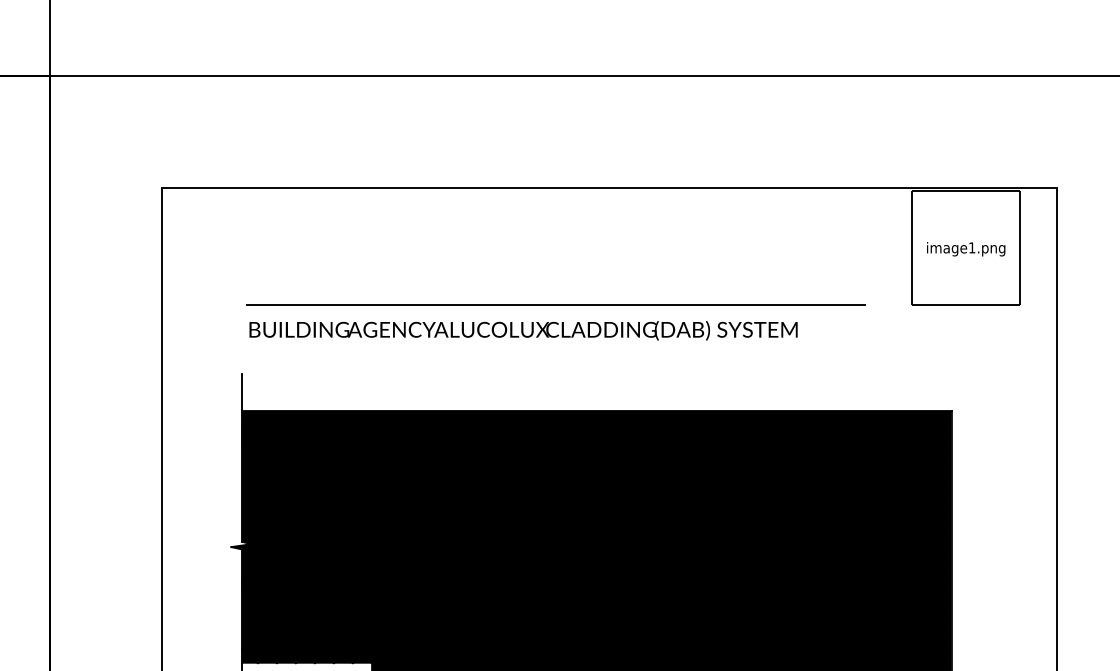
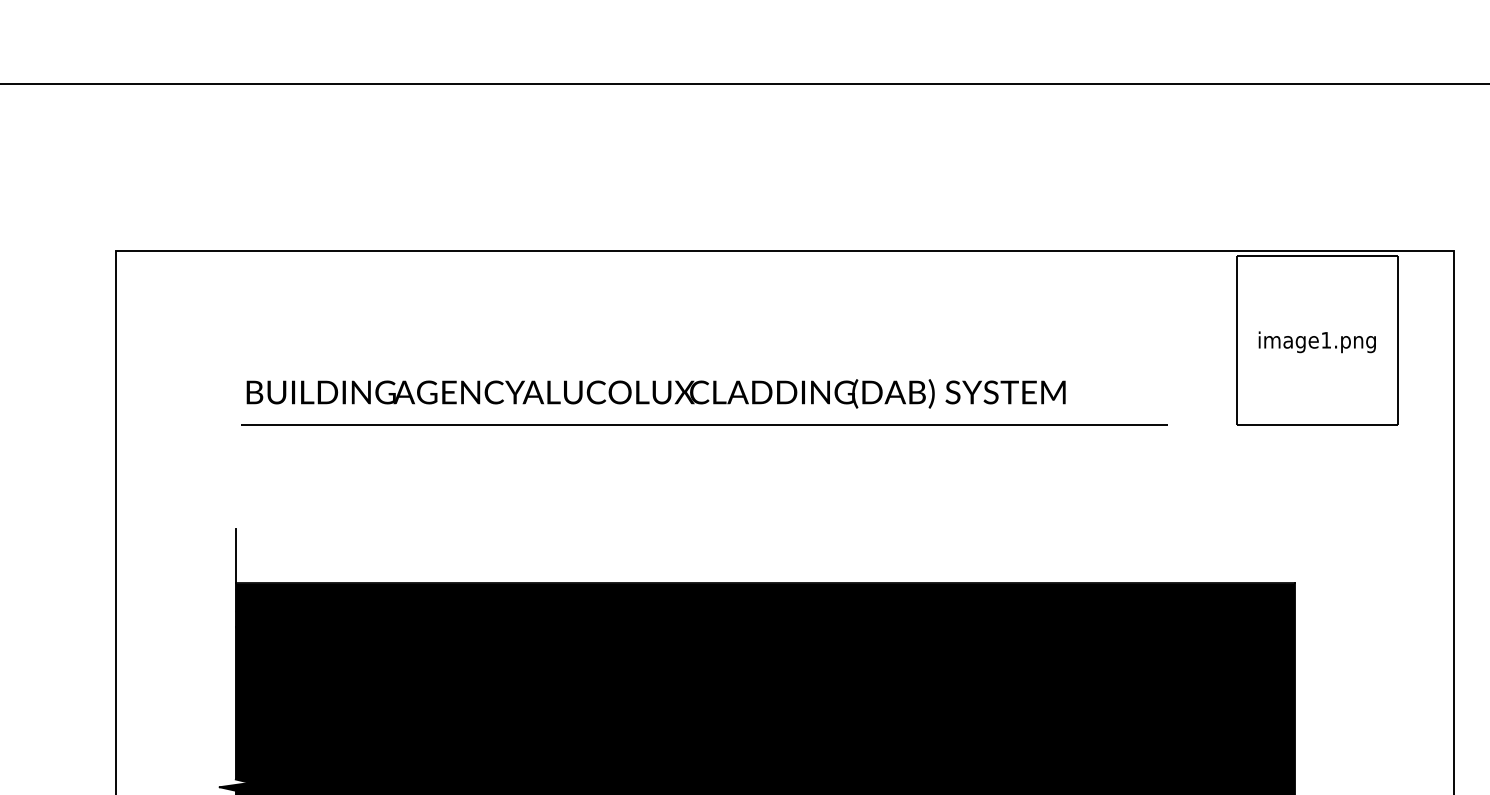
text: (523, 330) -> (656, 393), moved

